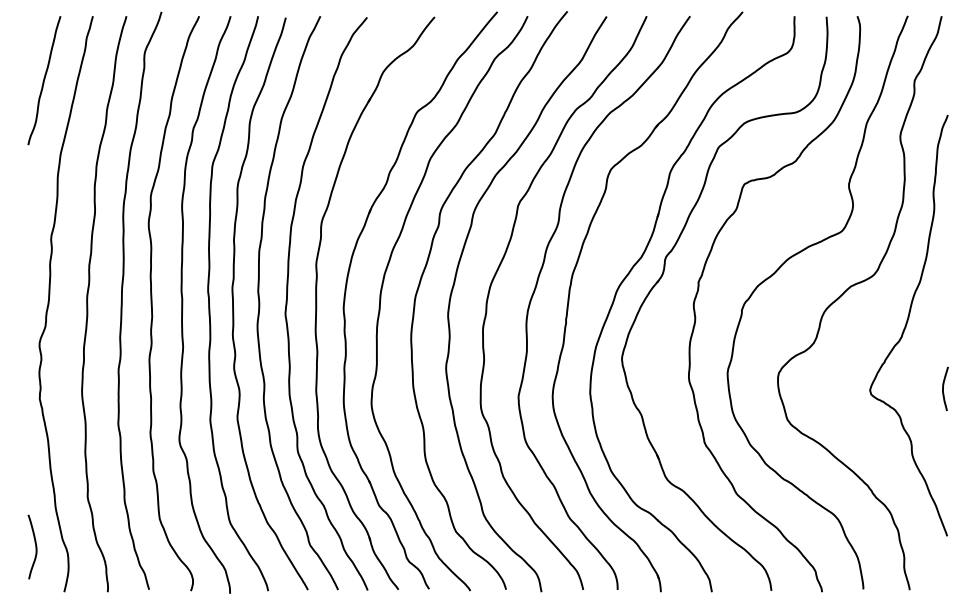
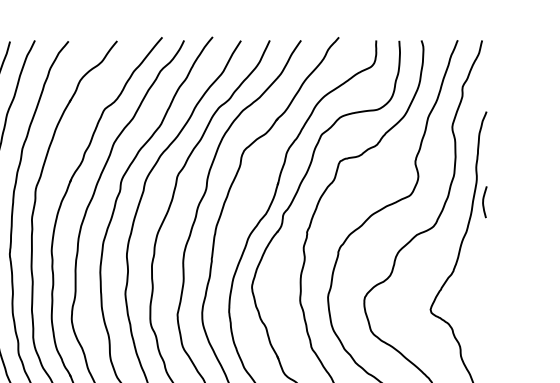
curve: (943, 388) -> (483, 201), moved

